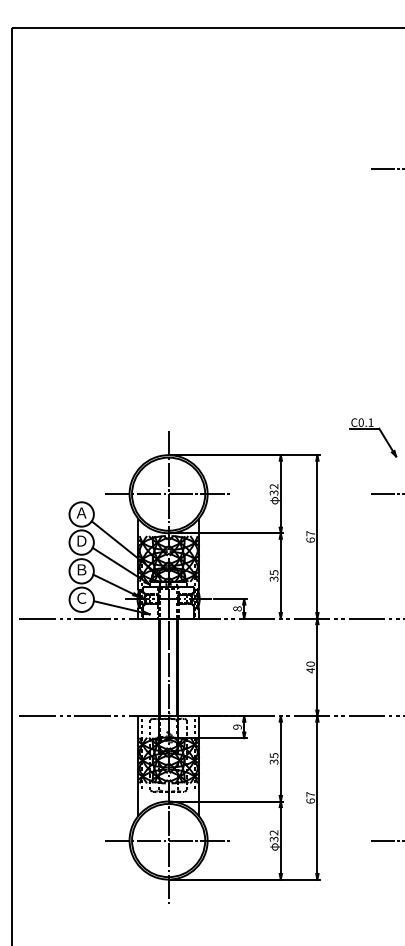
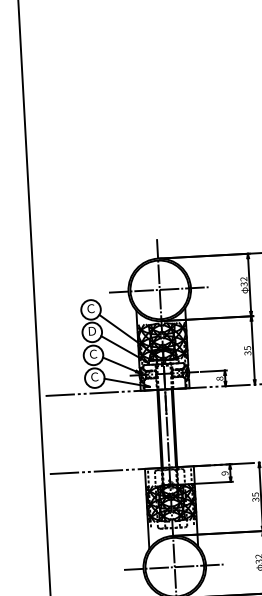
text: (81, 512) -> (90, 308), Ａ -> Ｃ
text: (81, 569) -> (93, 353), Ｂ -> Ｃ

